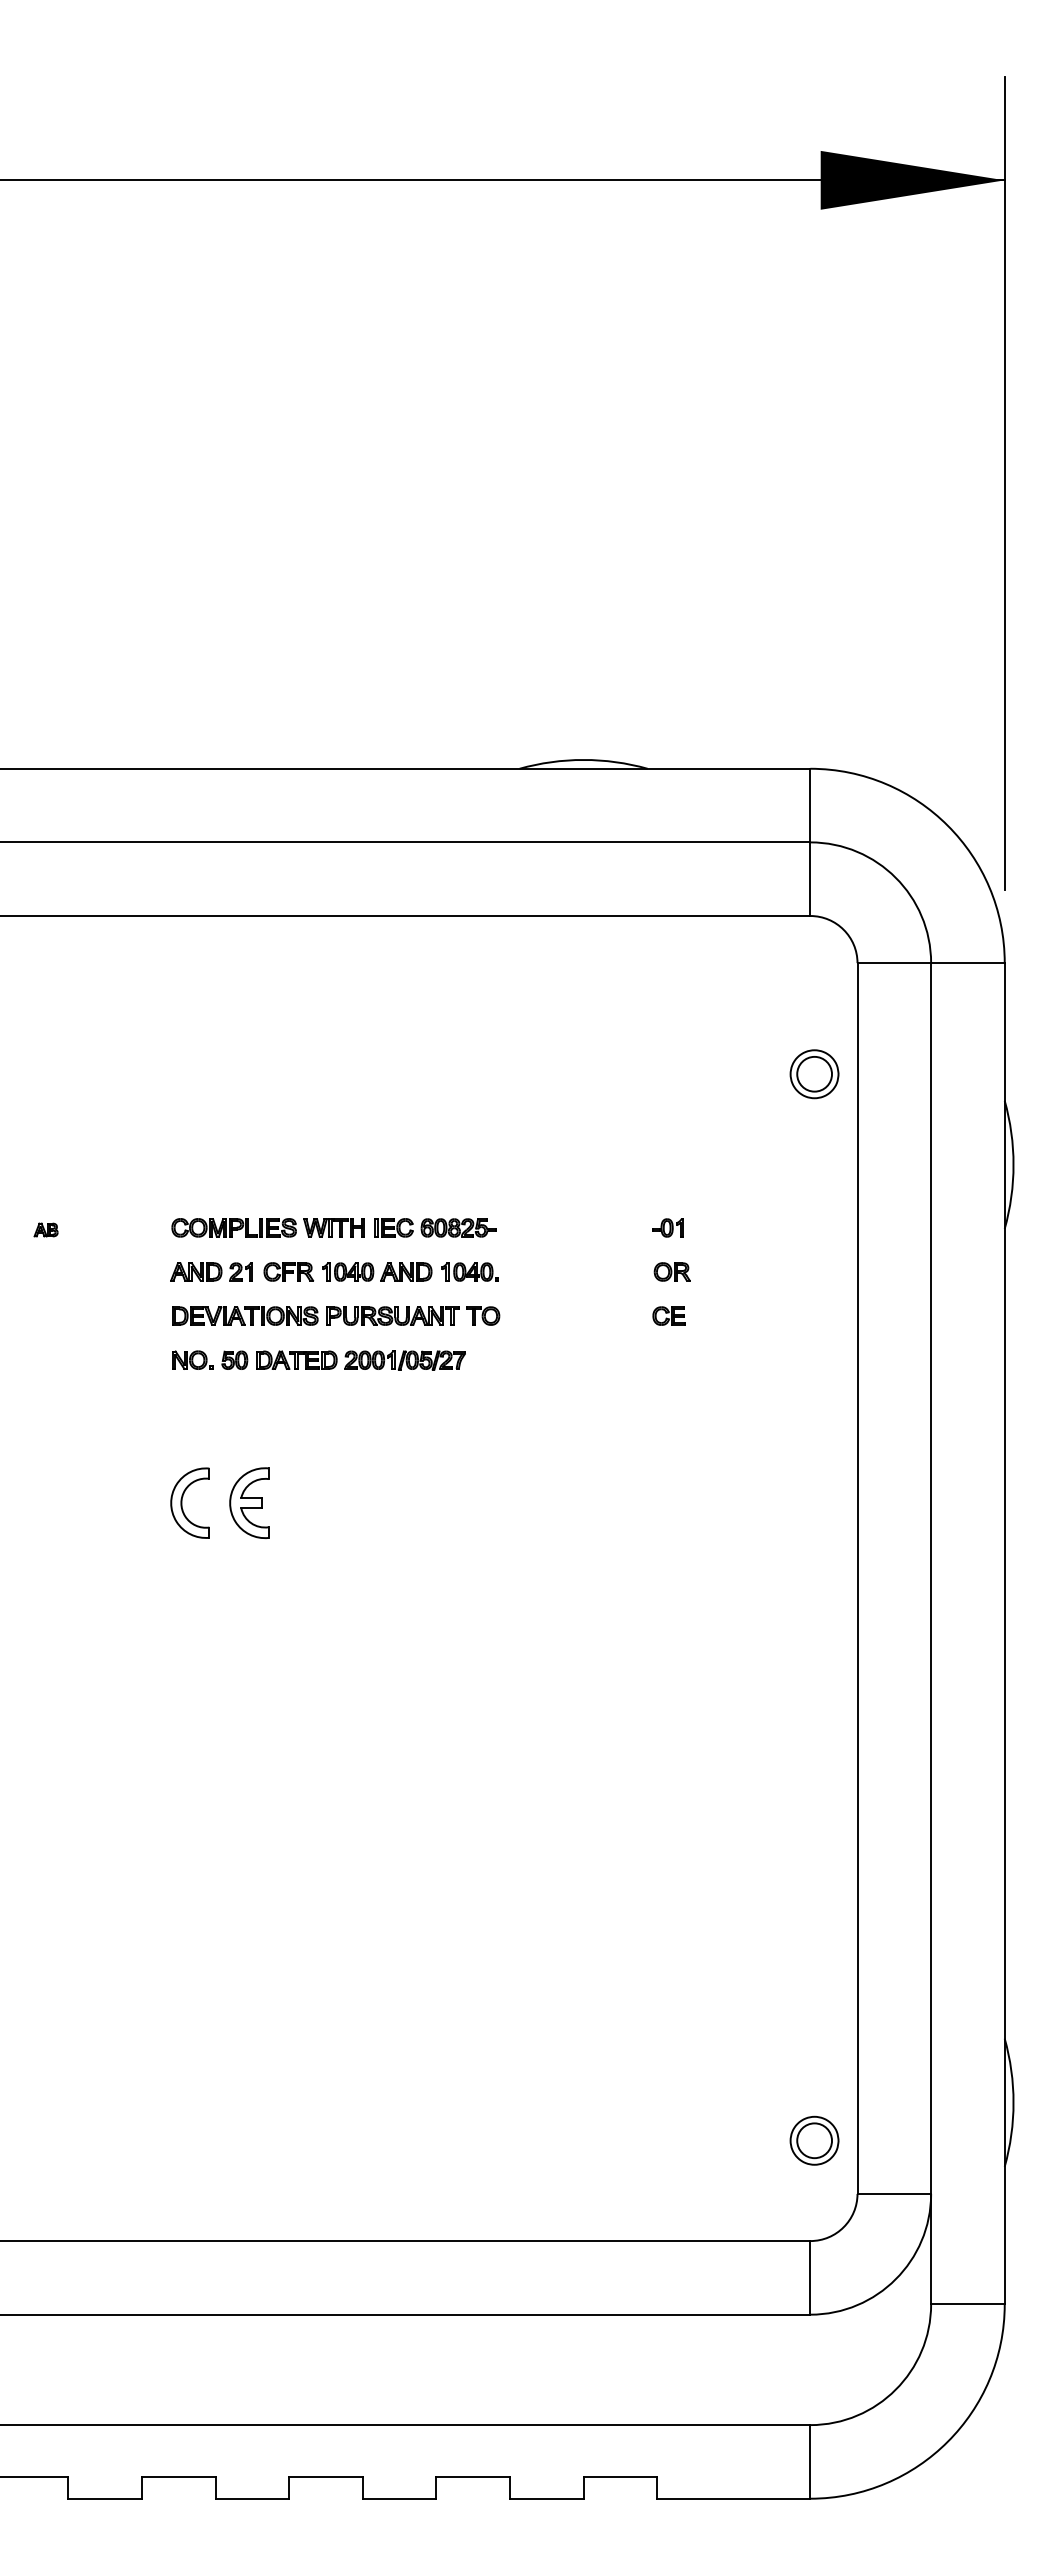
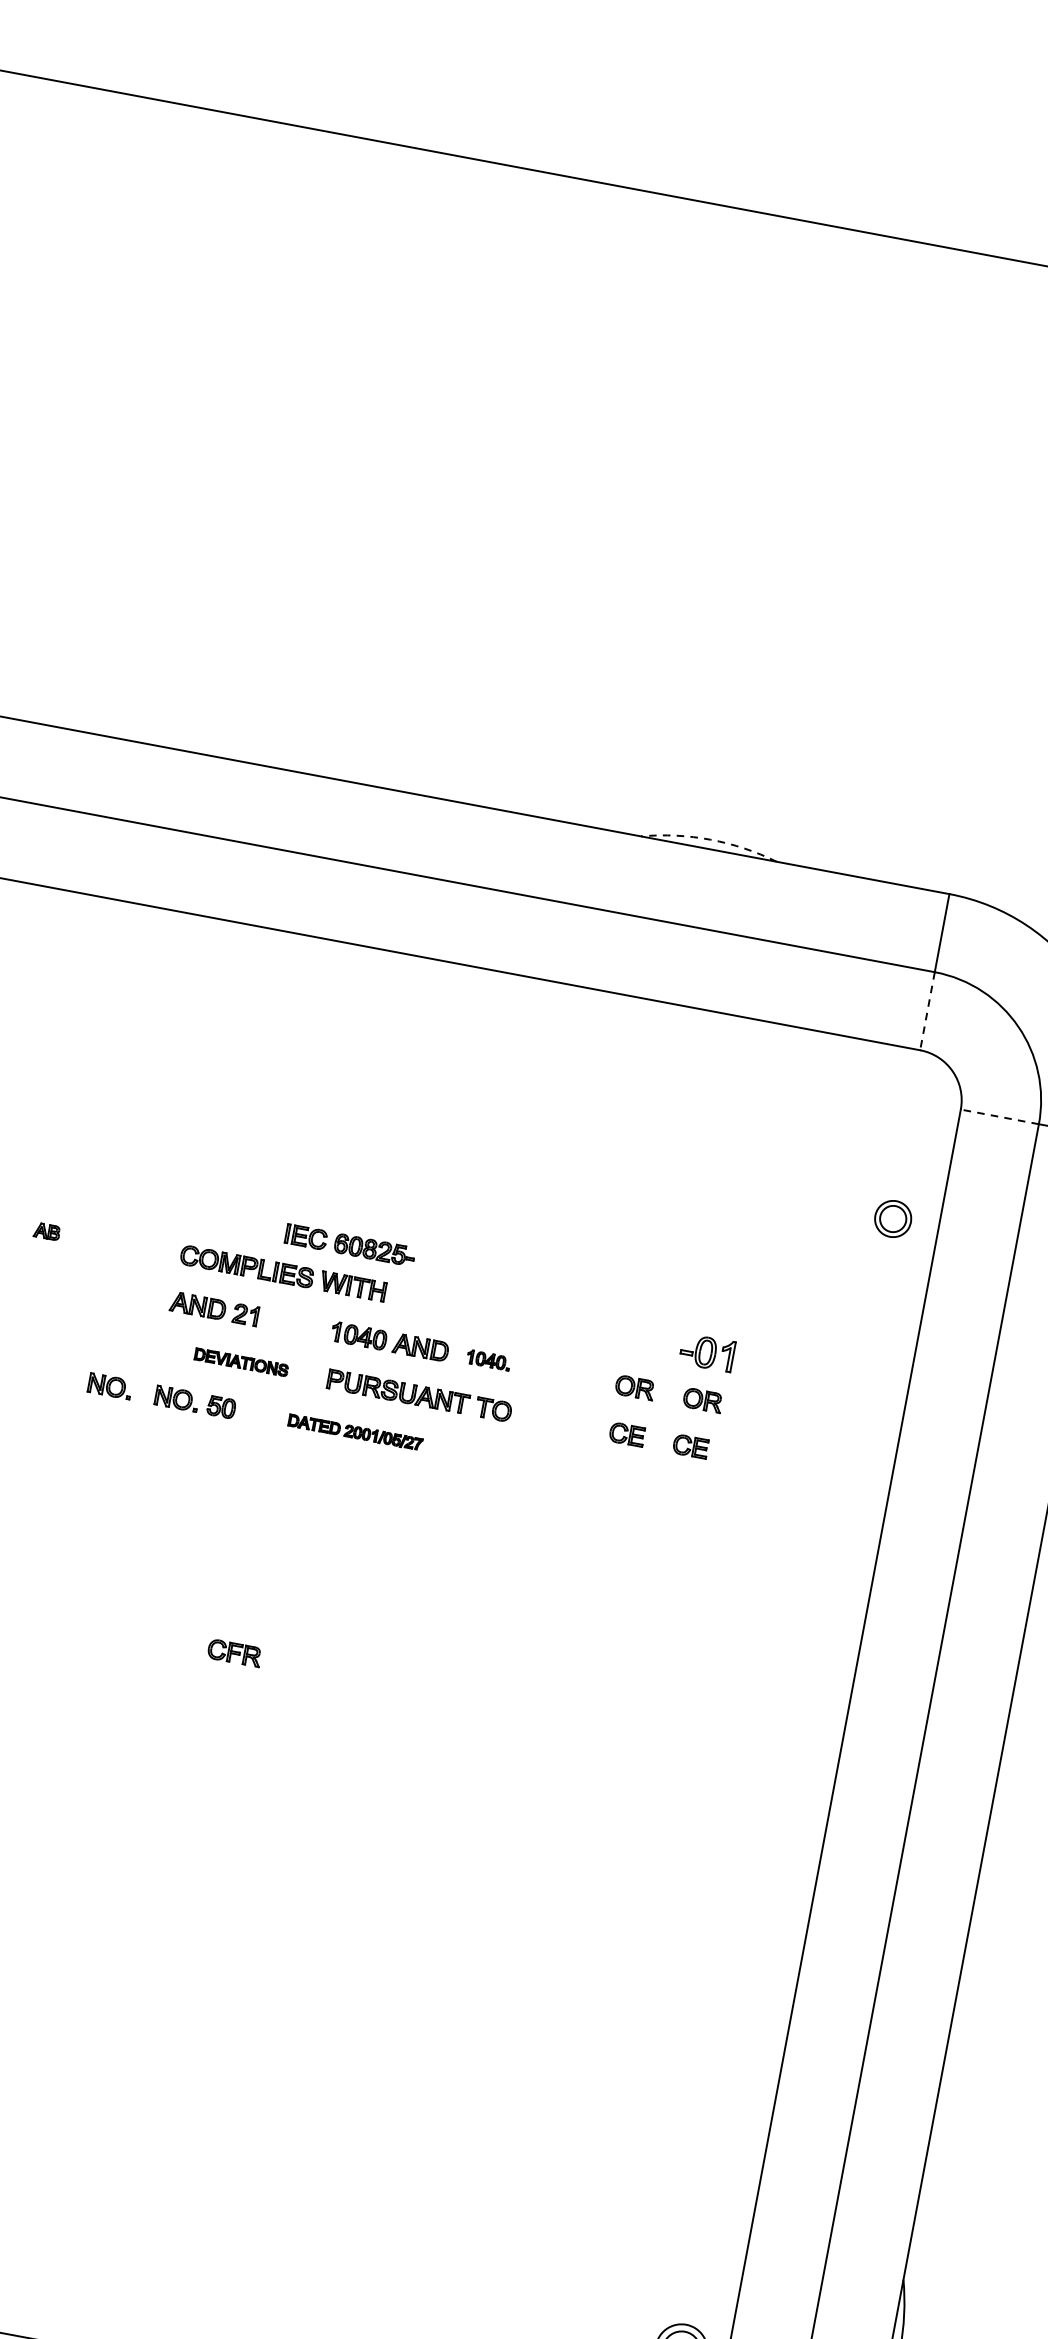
arc: (583, 759) -> (710, 839), solid -> dashed
line: (810, 879) -> (927, 1011), solid -> dashed
line: (894, 963) -> (999, 1117), solid -> dashed
part: (814, 1074) -> (893, 1219), size x0.7
part: (435, 1227) -> (350, 1244), moved
part: (667, 1227) -> (706, 1352), size x1.6
part: (288, 1271) -> (234, 1652), moved
part: (469, 1271) -> (488, 1359), size x0.7
part: (607, 1271) -> (634, 1387), added
part: (245, 1315) -> (241, 1361), size x0.6
part: (608, 1315) -> (626, 1433), added
part: (129, 1359) -> (109, 1385), added
part: (360, 1360) -> (354, 1432), size x0.6
part: (182, 1502) -> (137, 1547), removed
part: (249, 1502) -> (208, 1561), removed

